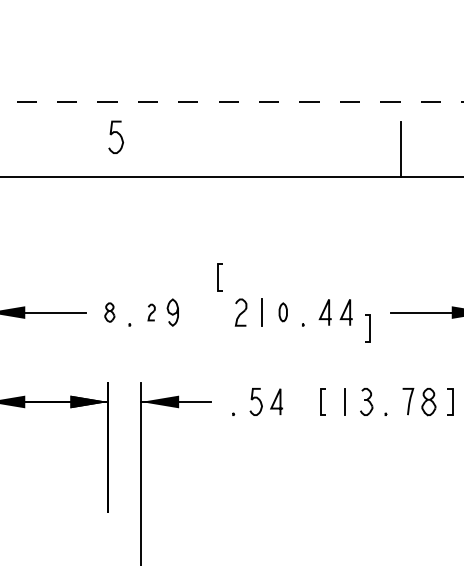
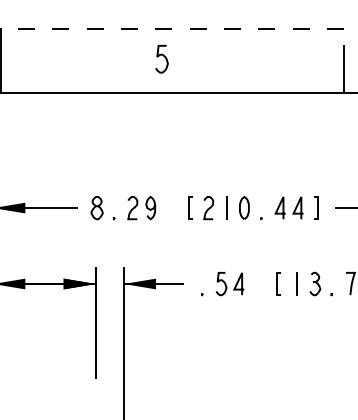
curve: (116, 133) -> (162, 55), moved
line: (218, 277) -> (189, 208), moved
part: (109, 312) -> (96, 208), size x1.43
part: (151, 312) -> (132, 208), size x1.67
part: (283, 312) -> (244, 208), size x1.43
line: (369, 328) -> (317, 208), moved

